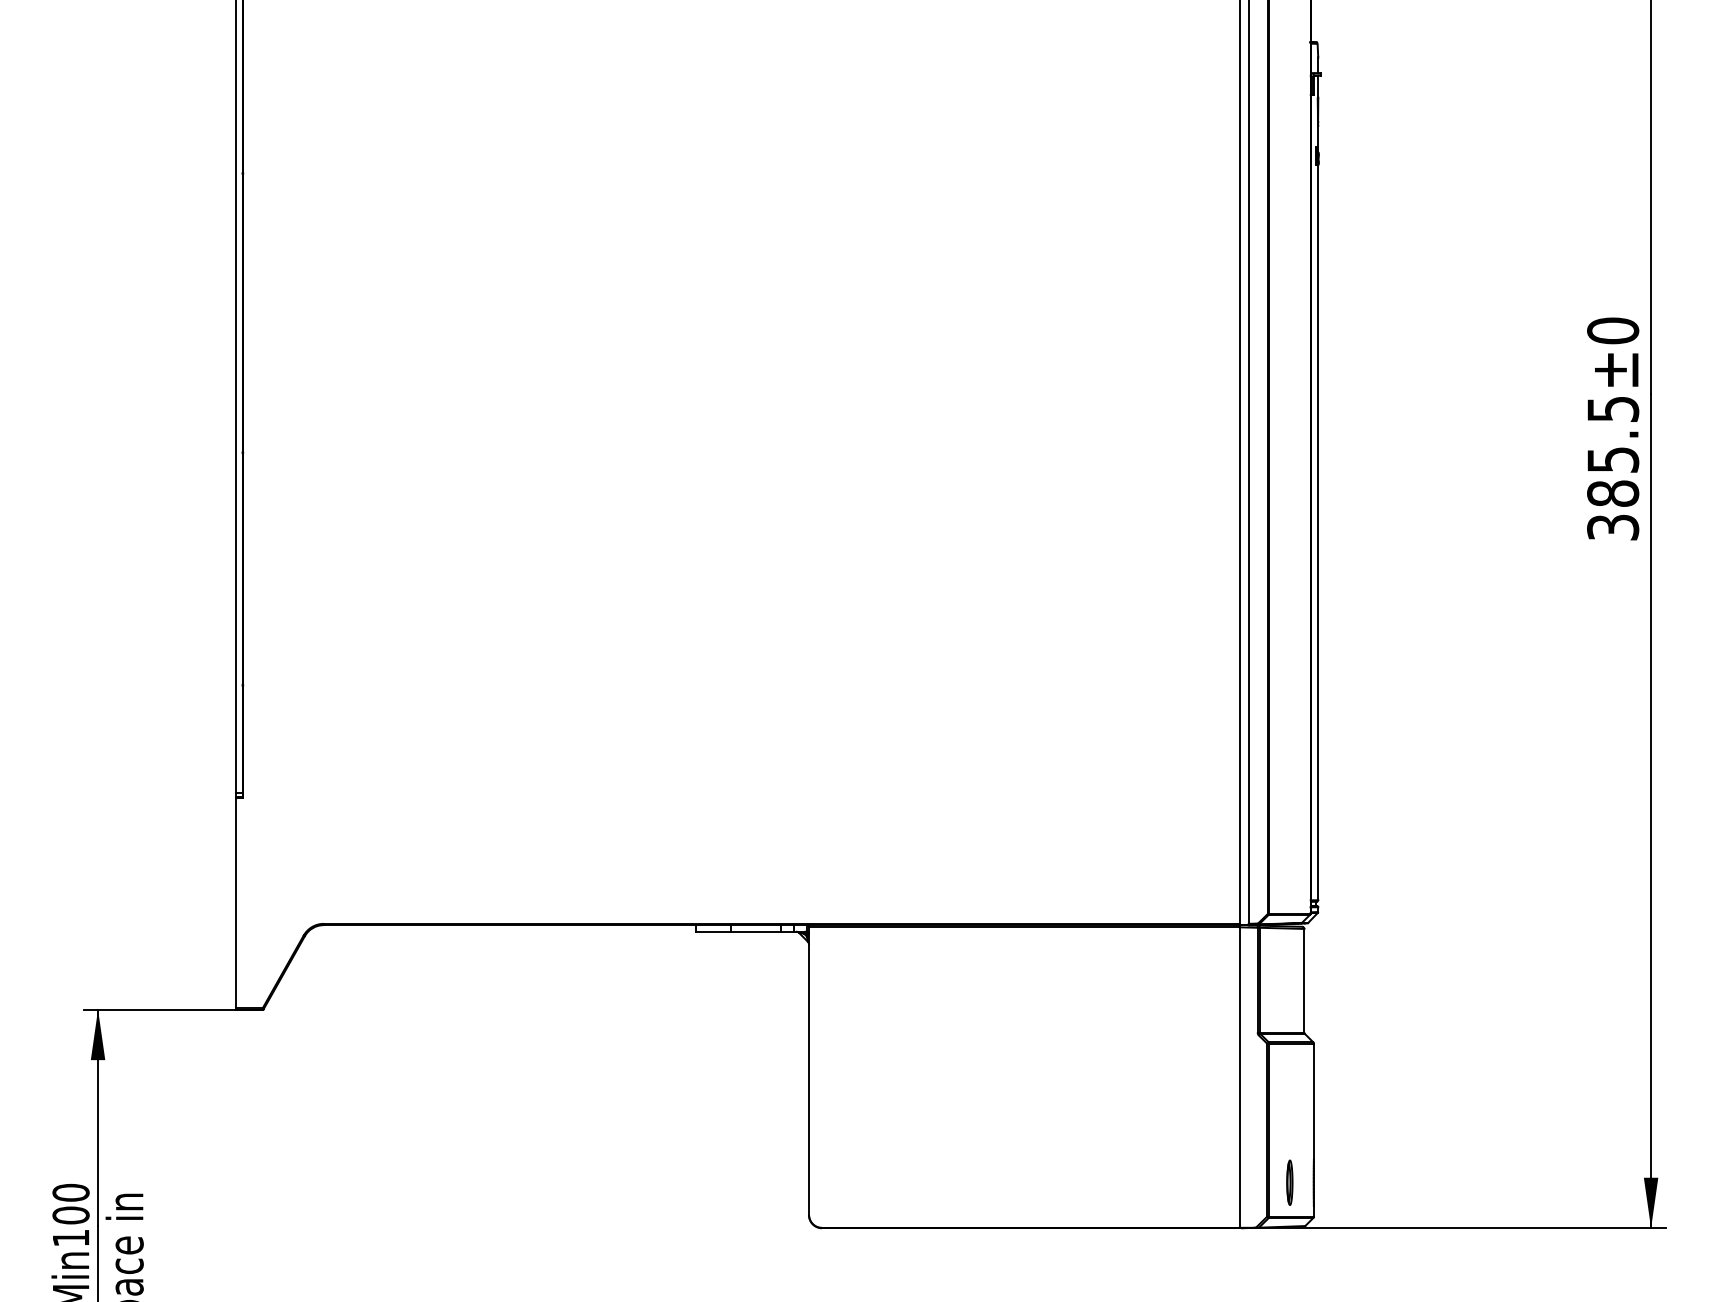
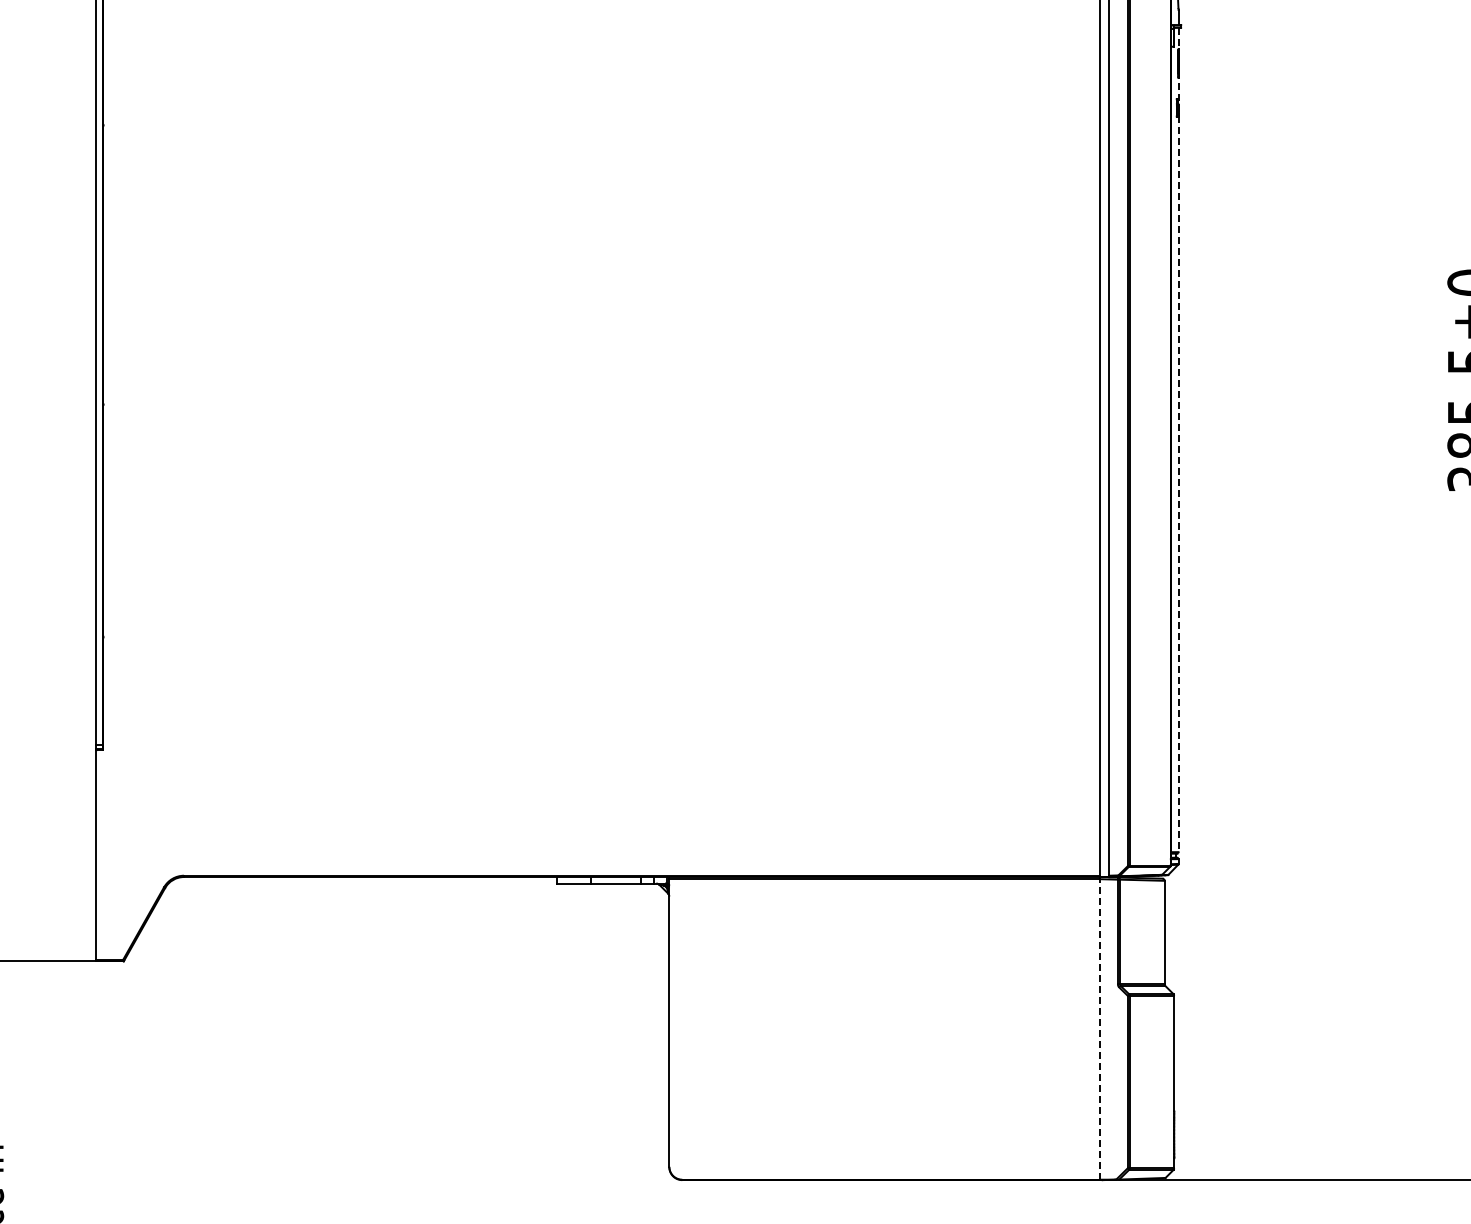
line: (1318, 488) -> (1178, 440), solid -> dashed
line: (1239, 1077) -> (1099, 1029), solid -> dashed
part: (1289, 1182) -> (1149, 1134), removed

